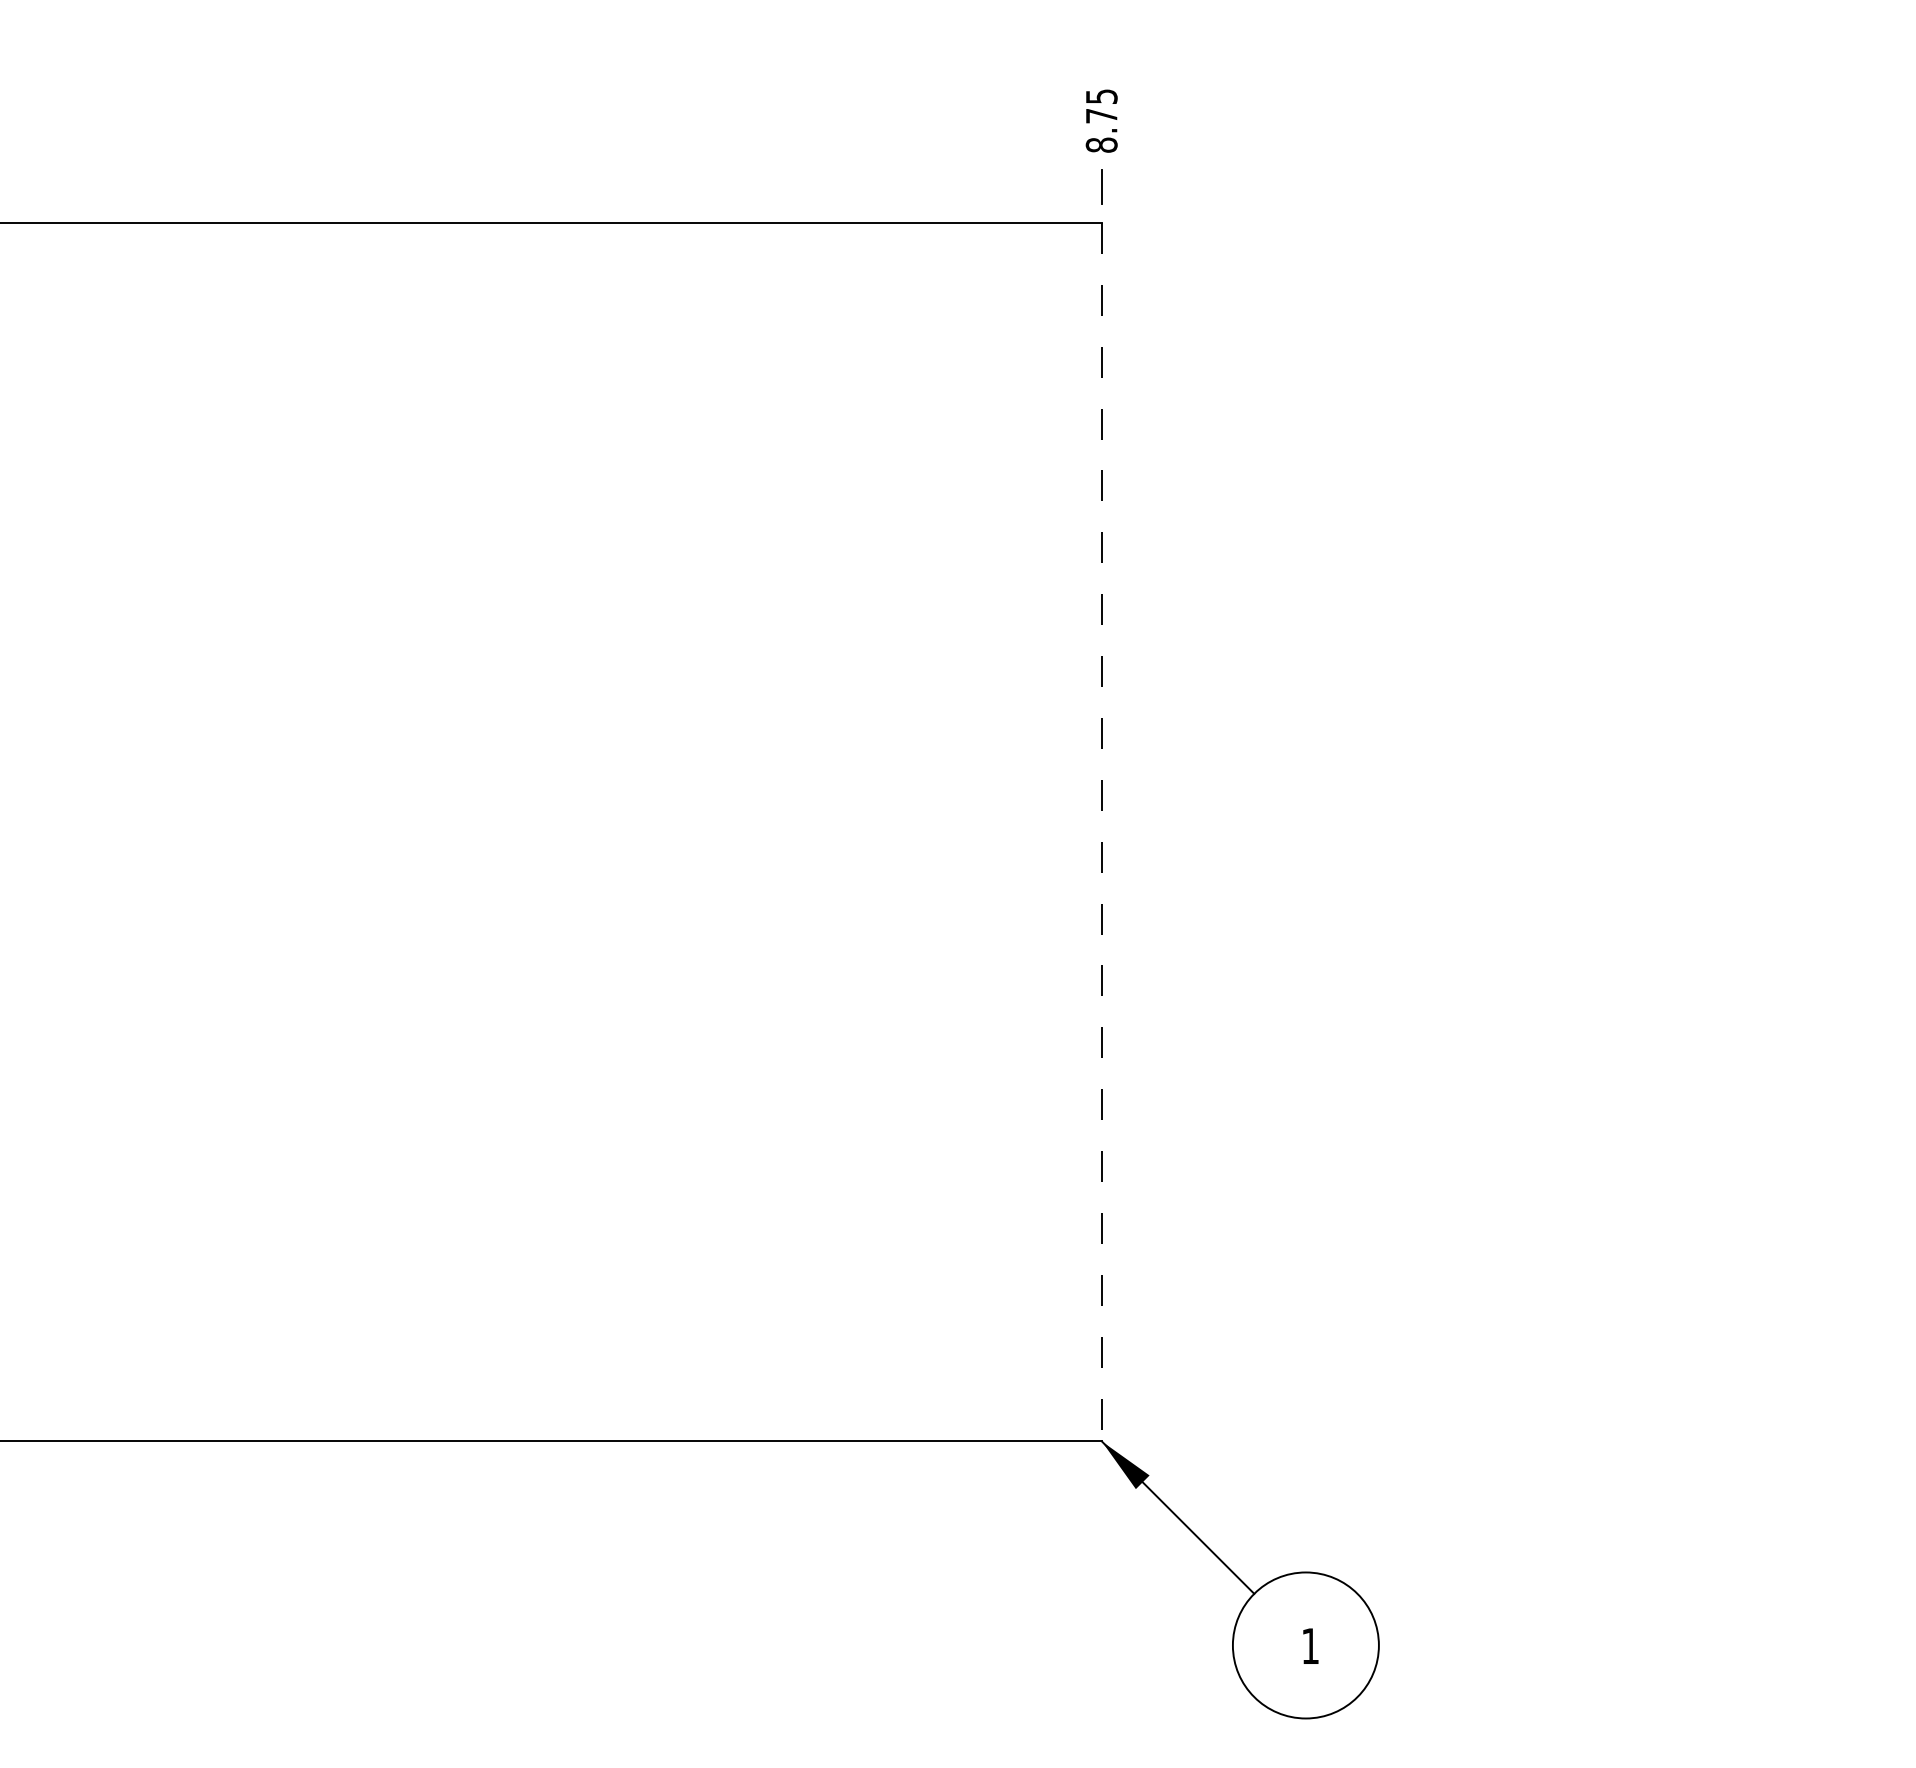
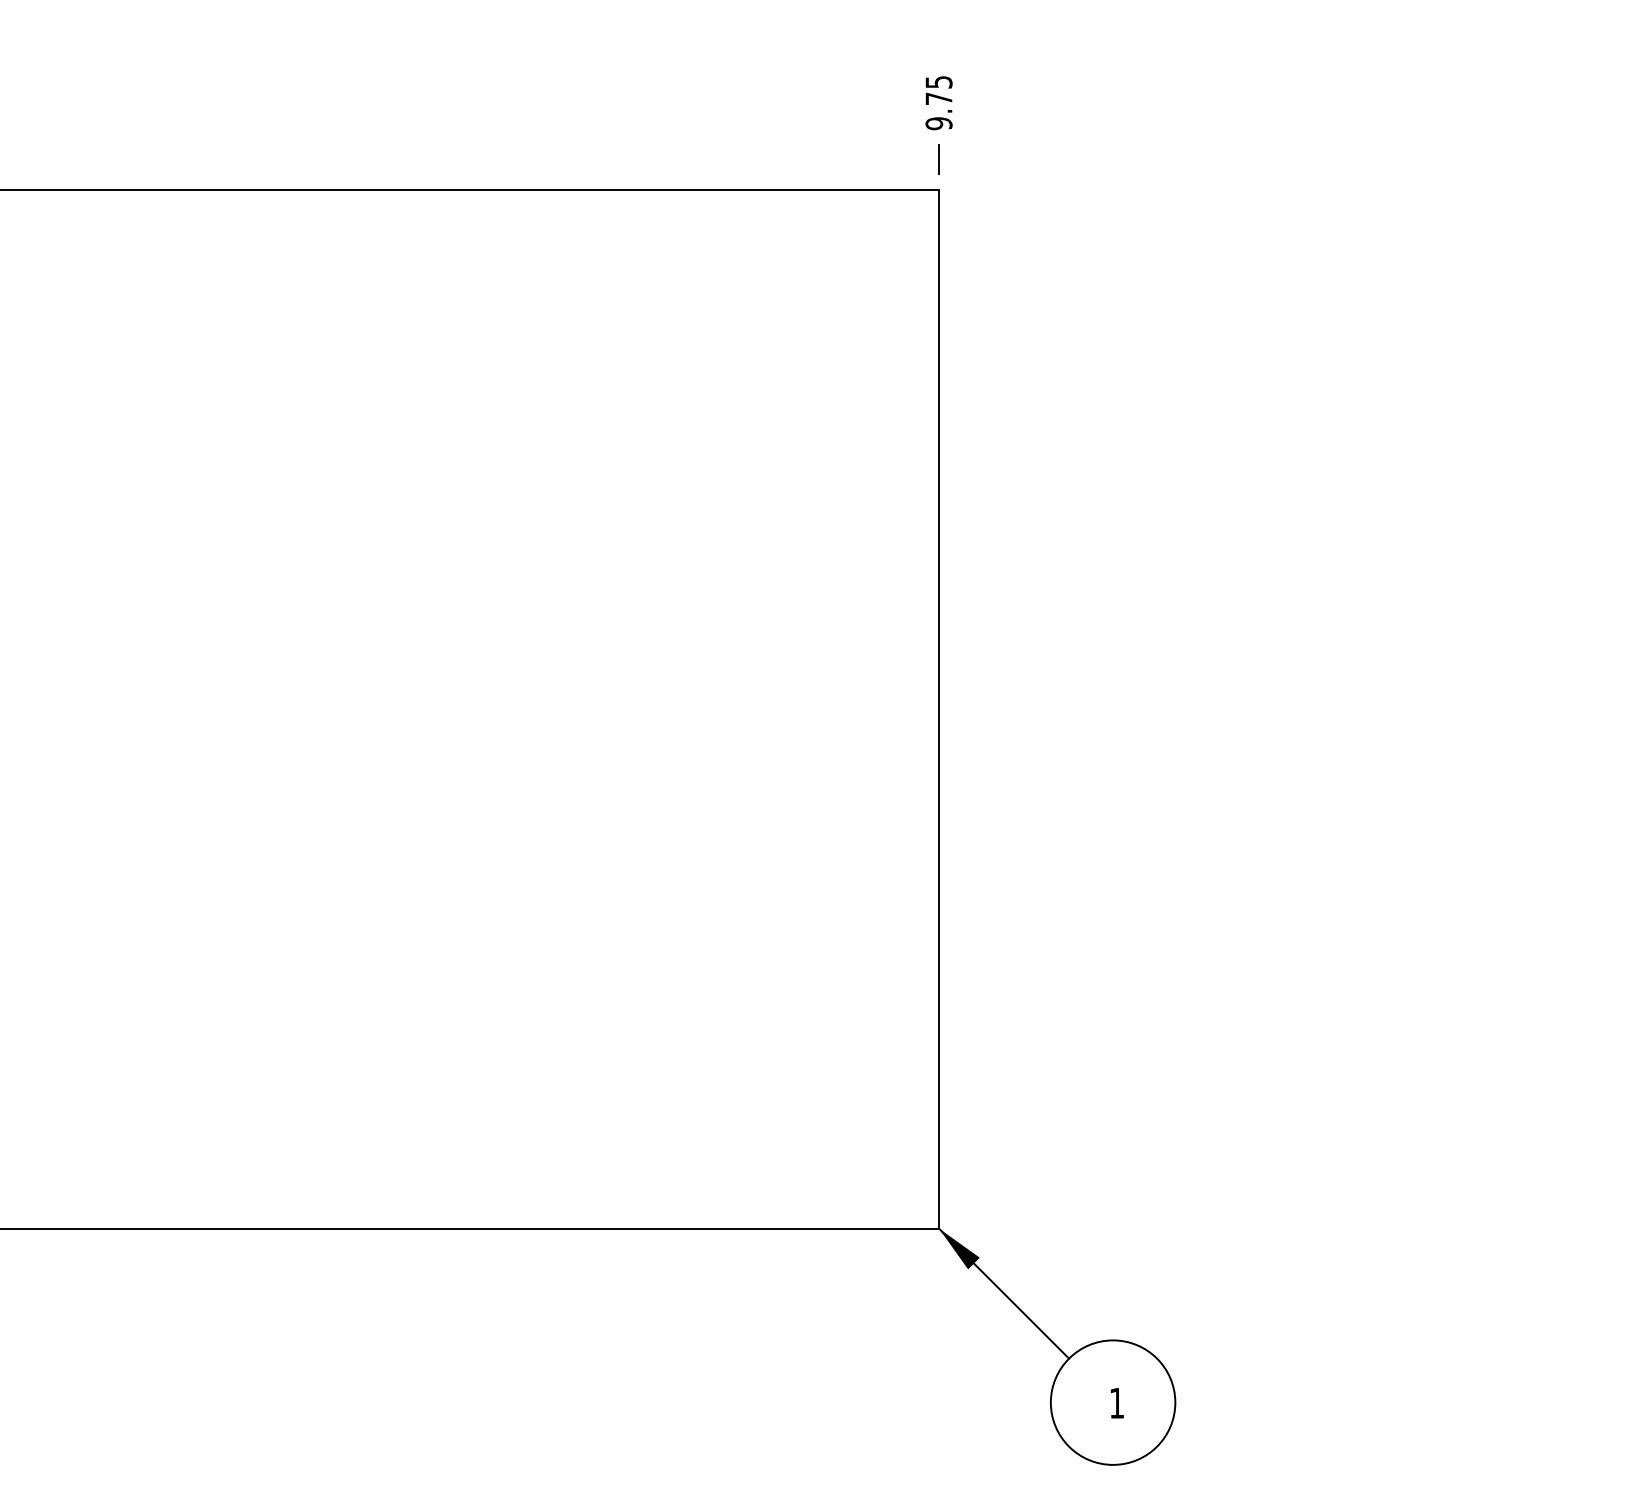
text: (1101, 144) -> (938, 123), 8.75 -> 9.75
line: (1101, 832) -> (938, 709), dashed -> solid

